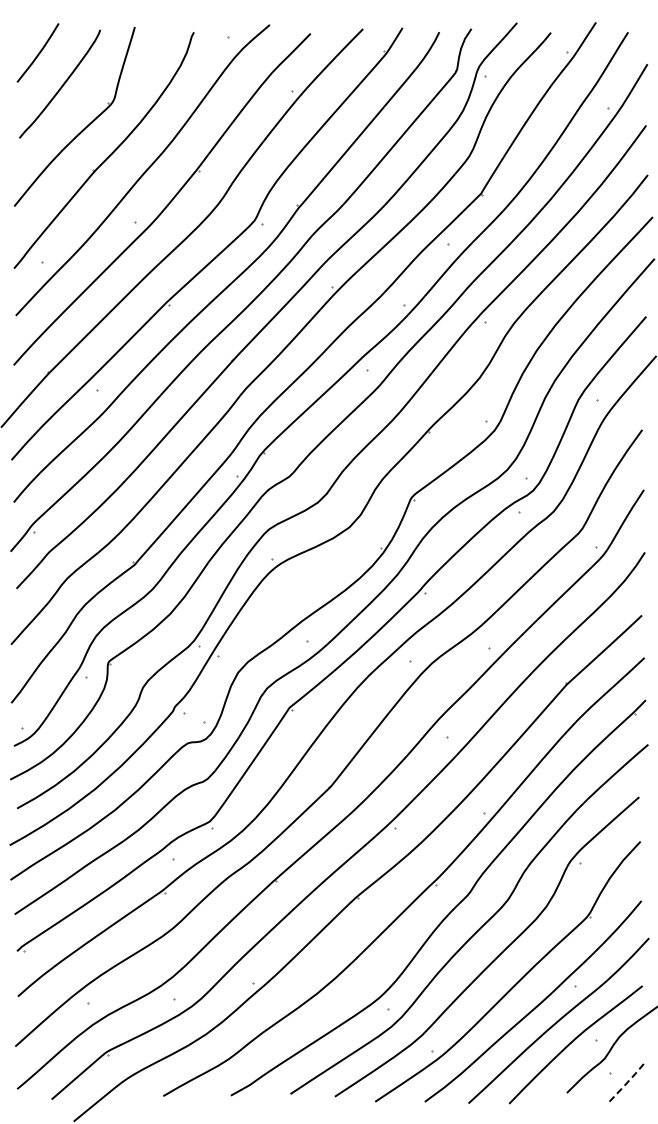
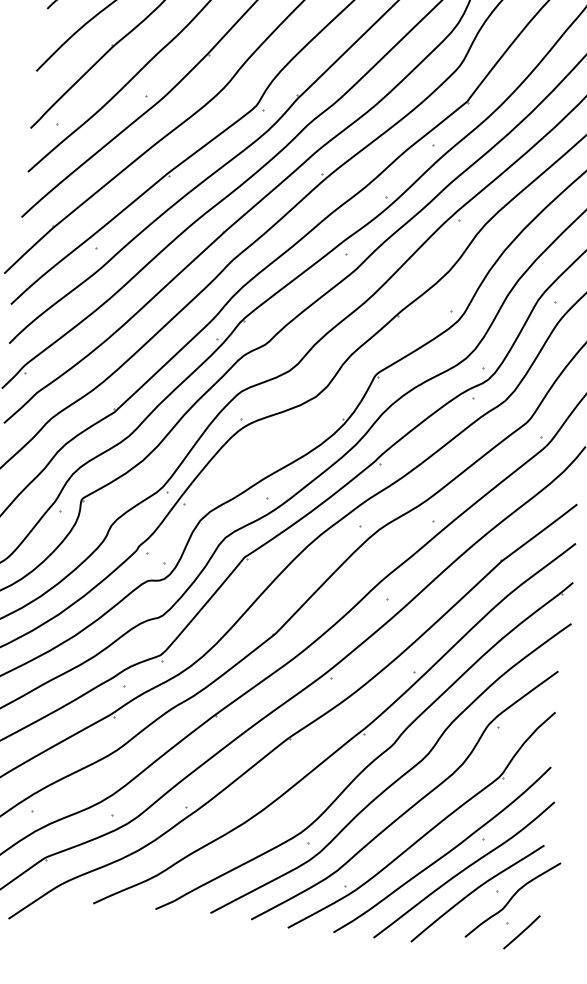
line: (627, 1082) -> (521, 932), dashed -> solid

